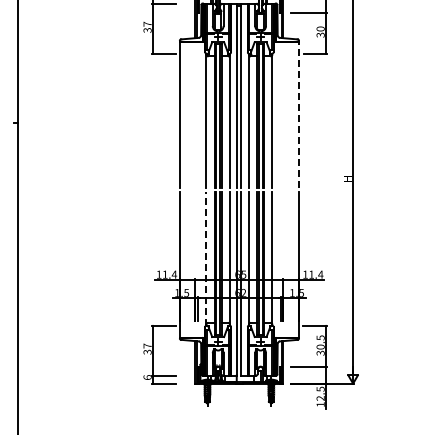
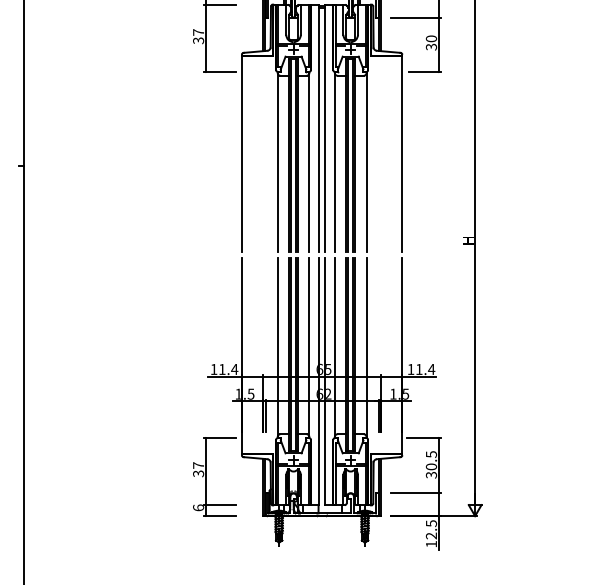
line: (298, 114) -> (401, 153), dashed -> solid
line: (206, 258) -> (277, 347), dashed -> solid

